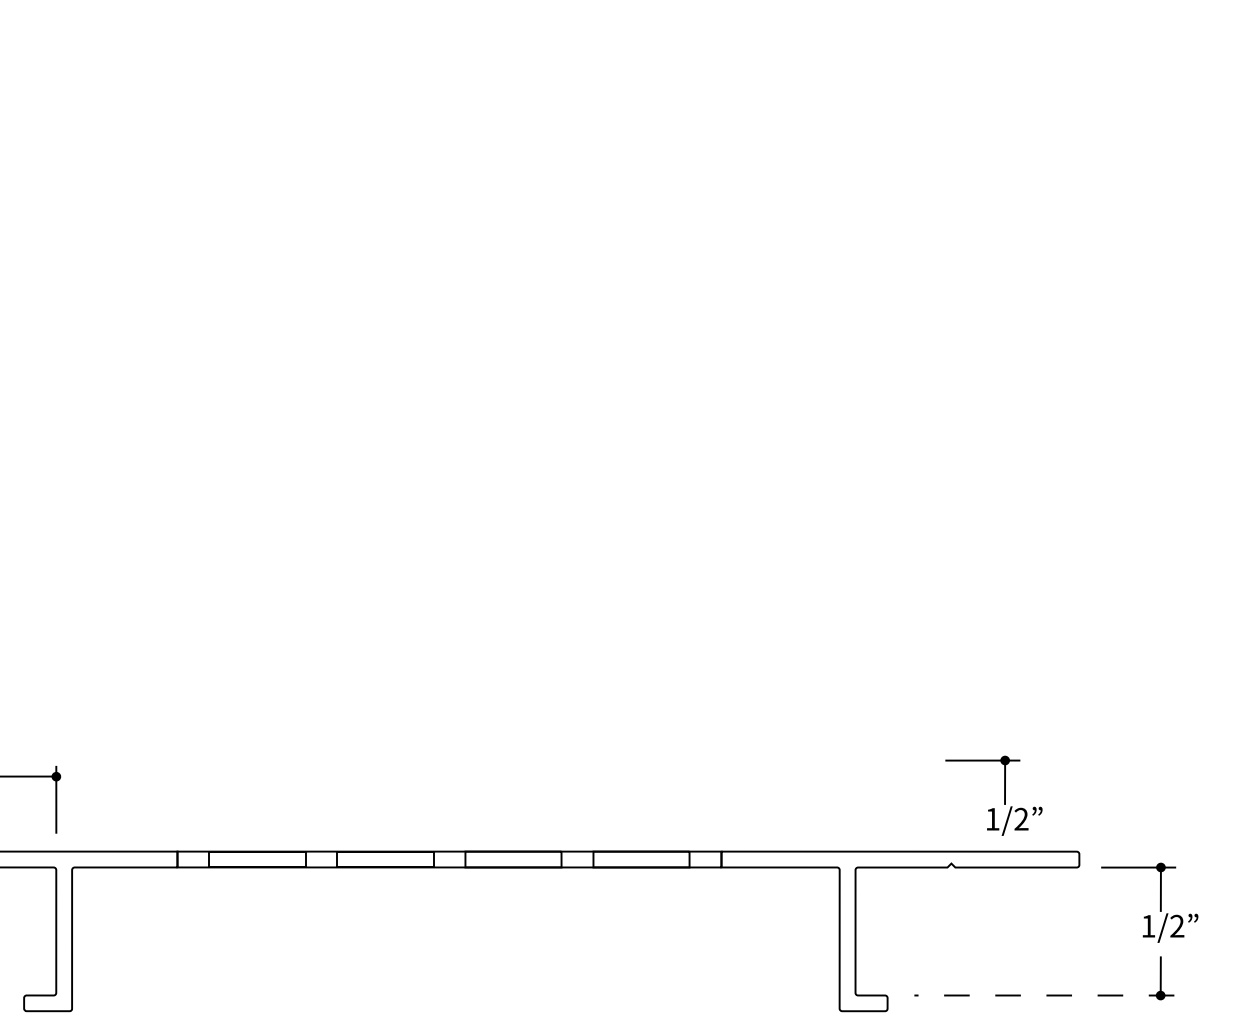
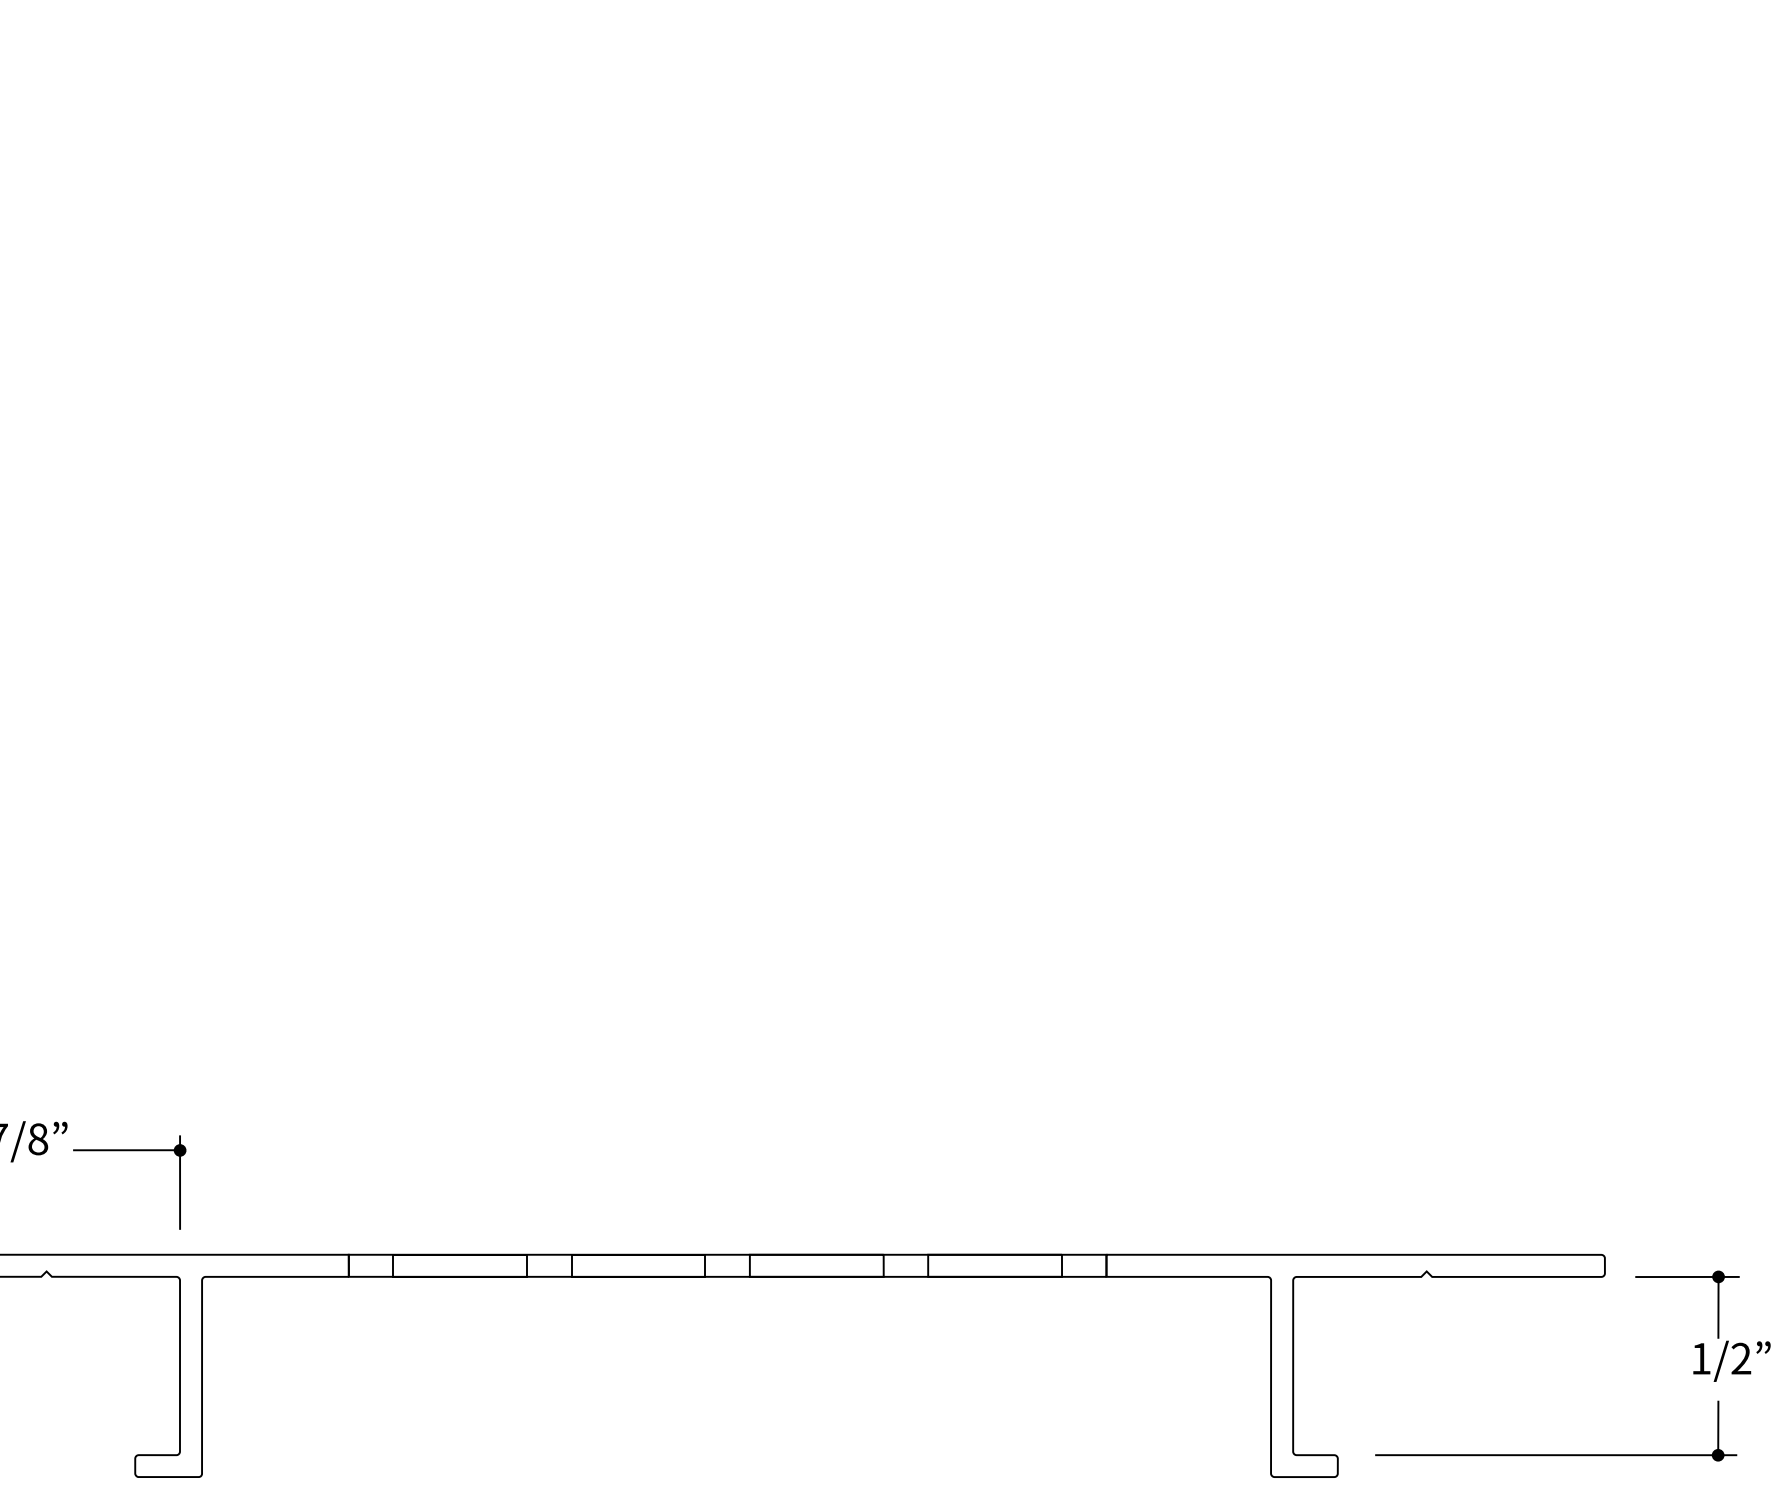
part: (1004, 795) -> (1500, 1176), removed
line: (1043, 995) -> (1555, 1455), dashed -> solid

